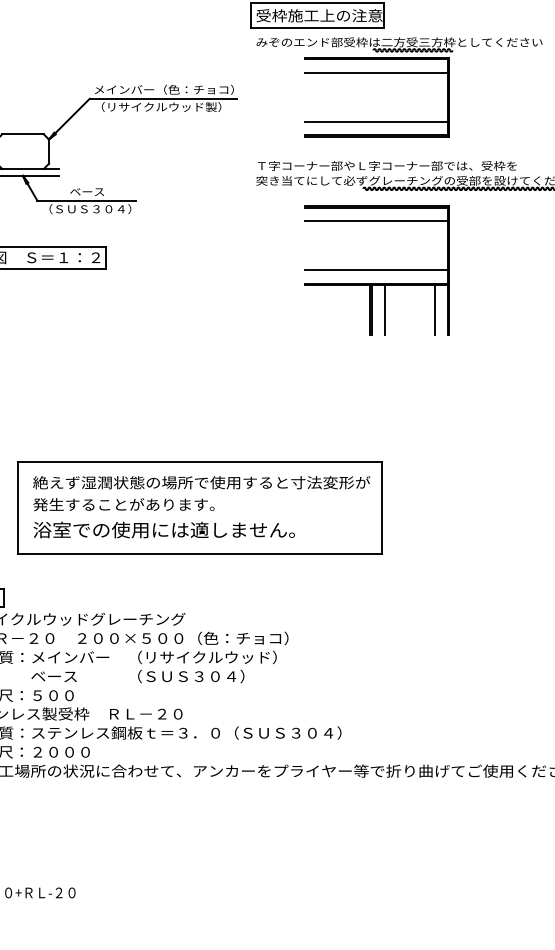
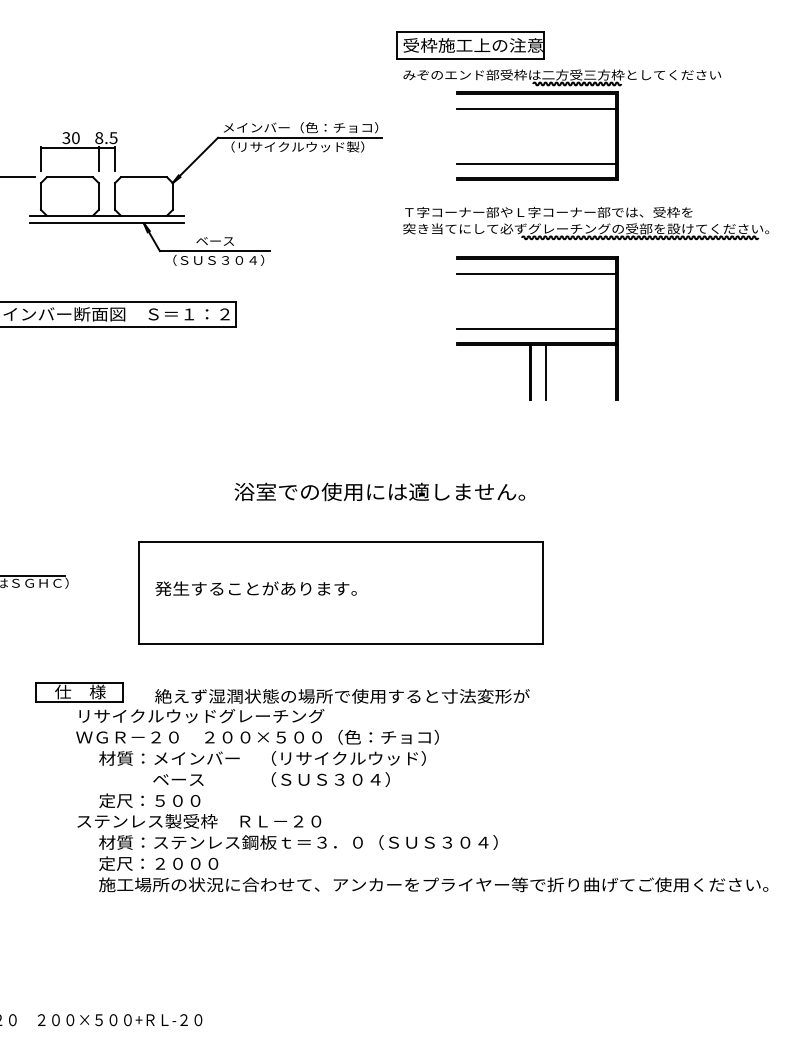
line: (434, 309) -> (601, 371), removed
text: (201, 482) -> (342, 696), moved
text: (163, 529) -> (379, 491), moved

